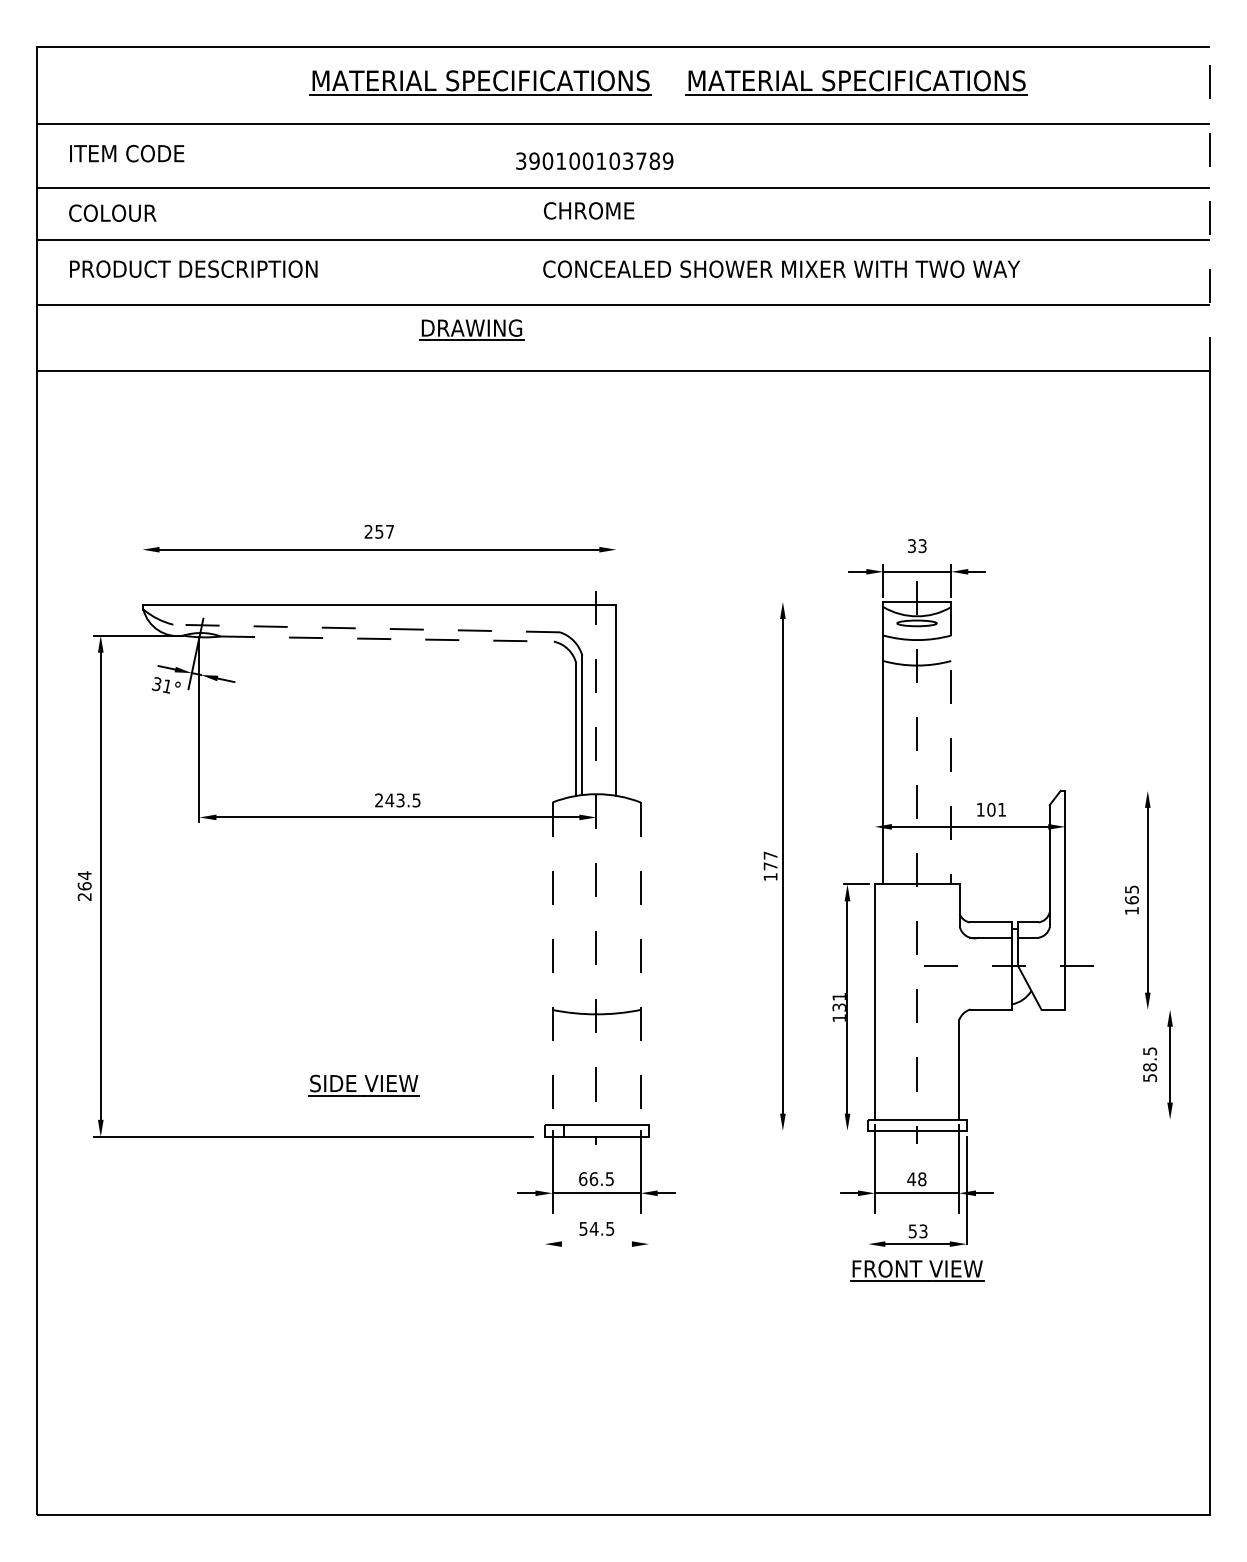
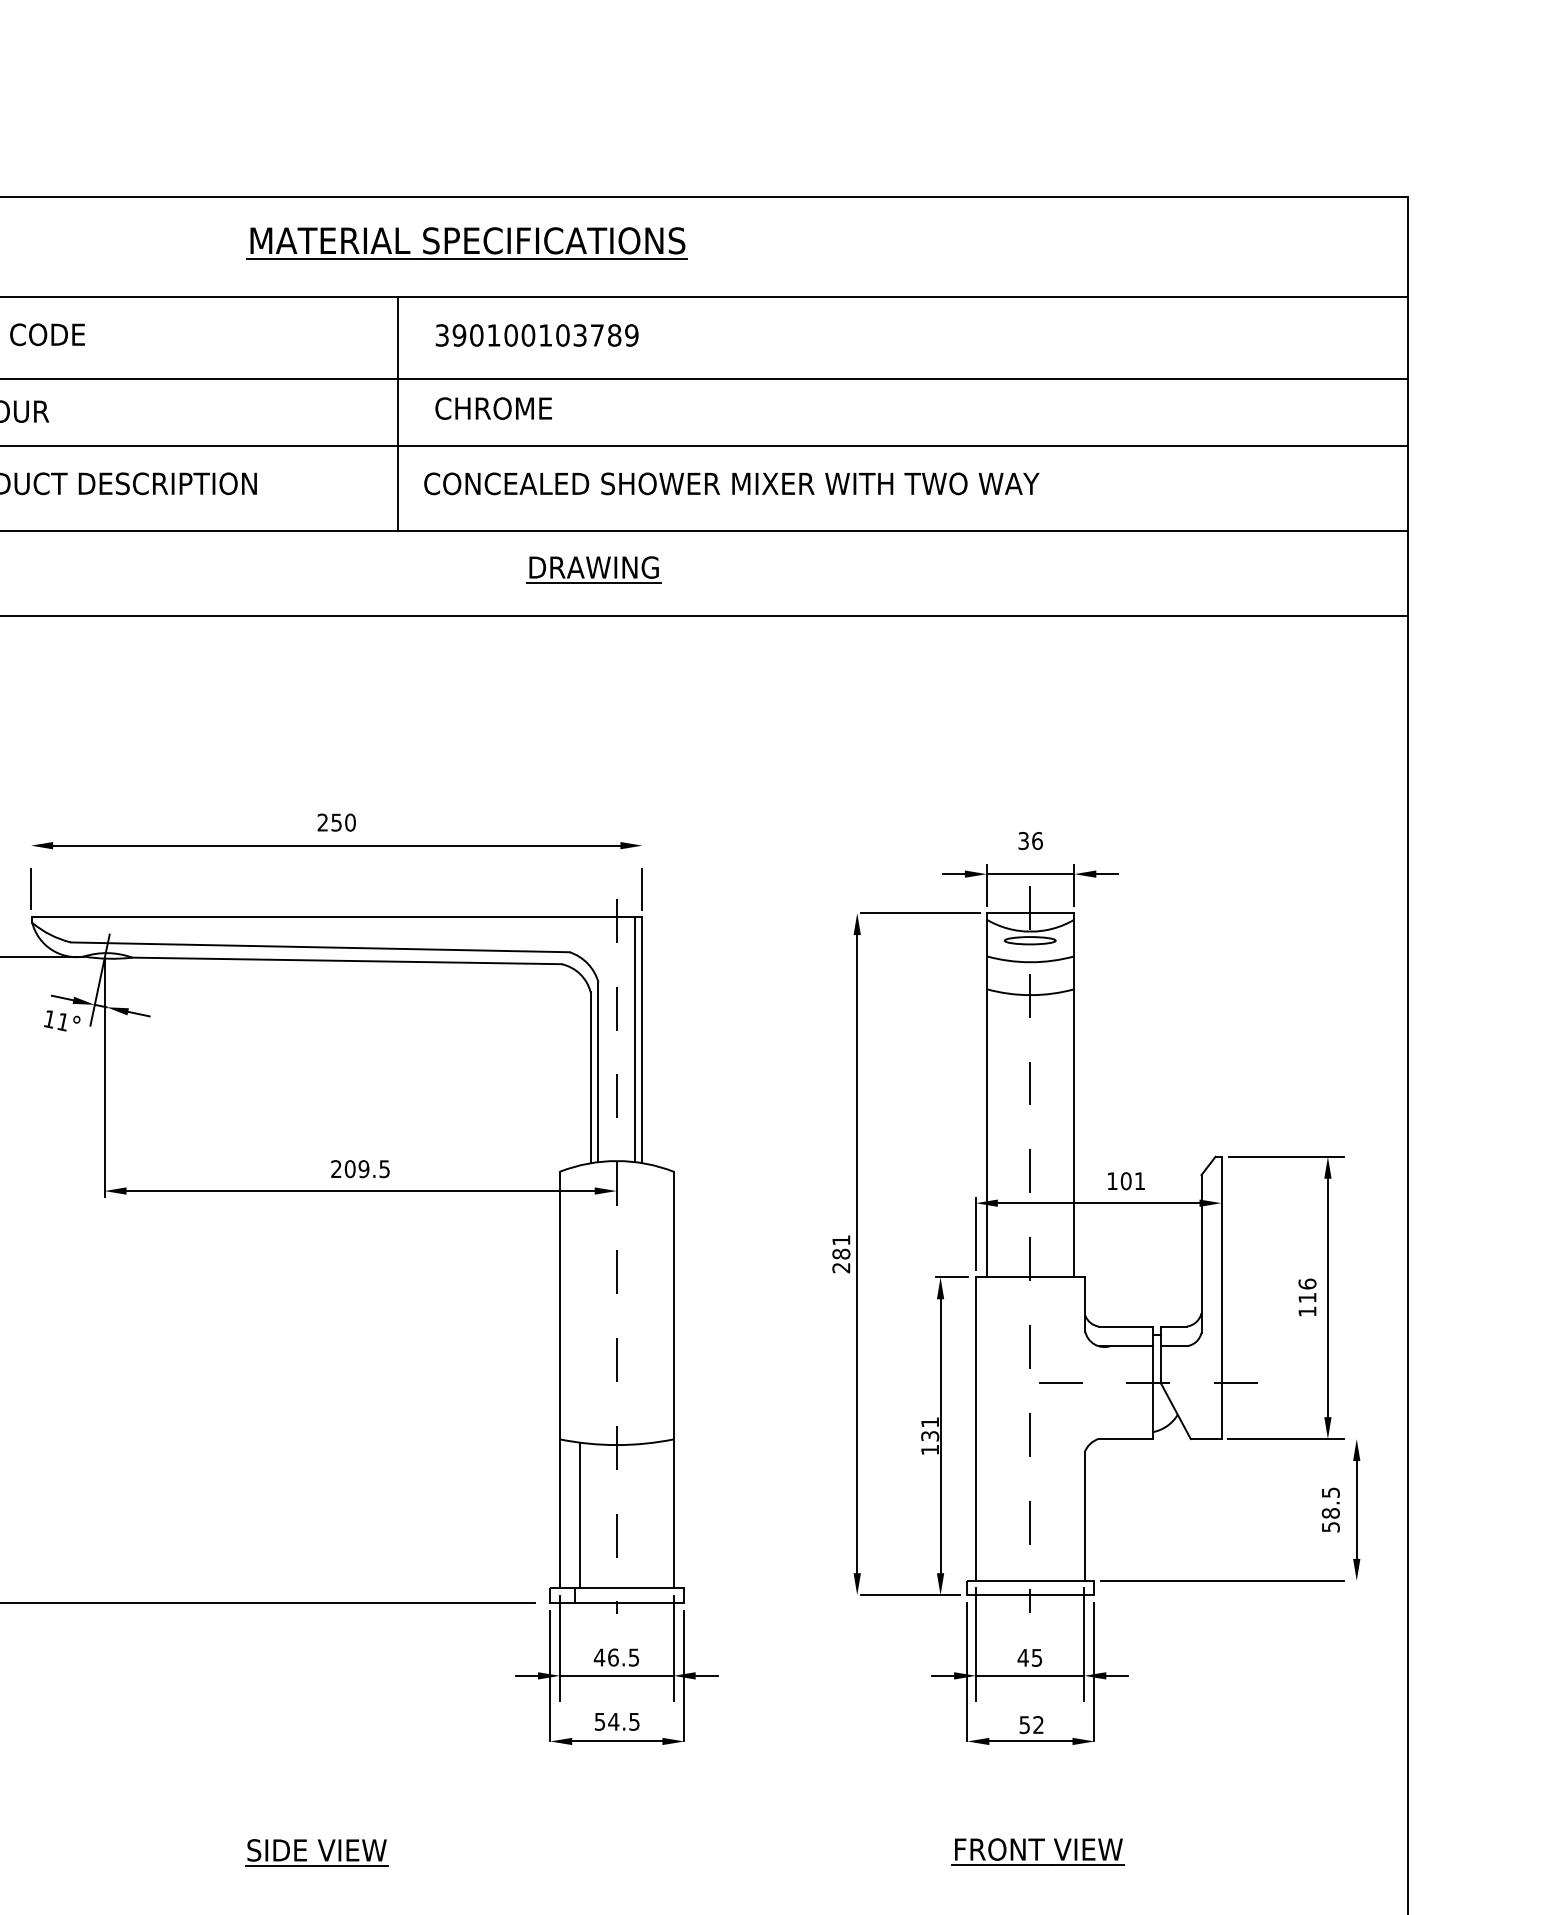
part: (856, 82) -> (952, 242), removed
text: (594, 160) -> (536, 334), moved
line: (1209, 208) -> (1407, 405), dashed -> solid
text: (589, 210) -> (494, 408), moved
line: (426, 214) -> (397, 413), added
text: (781, 268) -> (731, 482), moved
part: (471, 329) -> (593, 569), moved
text: (389, 531) -> (349, 822), 257 -> 250
text: (922, 546) -> (1037, 841), 33 -> 36
line: (142, 583) -> (31, 889), added
line: (616, 583) -> (642, 889), added
line: (831, 601) -> (919, 912), added
line: (366, 628) -> (320, 947), dashed -> solid
line: (387, 639) -> (347, 961), dashed -> solid
text: (156, 684) -> (49, 1019), 31 -> 11
line: (610, 700) -> (634, 1040), added
line: (951, 743) -> (1074, 1095), dashed -> solid
line: (1115, 790) -> (1286, 1156), added
text: (394, 800) -> (356, 1169), 243.5 -> 209.5
line: (874, 850) -> (975, 1233), added
text: (770, 866) -> (841, 1254), 177 -> 281
text: (1131, 894) -> (1306, 1290), 165 -> 116
line: (552, 964) -> (560, 1380), dashed -> solid
line: (640, 964) -> (673, 1380), dashed -> solid
line: (1115, 1009) -> (1286, 1438), added
line: (567, 1068) -> (579, 1514), added
part: (363, 1085) -> (316, 1852), moved
line: (1065, 1119) -> (1221, 1580), added
line: (823, 1130) -> (909, 1594), added
text: (582, 1179) -> (598, 1658), 66.5 -> 46.5
text: (922, 1179) -> (1037, 1658), 48 -> 45
line: (868, 1190) -> (967, 1672), added
line: (544, 1193) -> (549, 1676), added
line: (648, 1193) -> (683, 1676), added
text: (923, 1231) -> (1038, 1725), 53 -> 52
line: (596, 1244) -> (616, 1741), added
part: (917, 1270) -> (1038, 1851), moved

